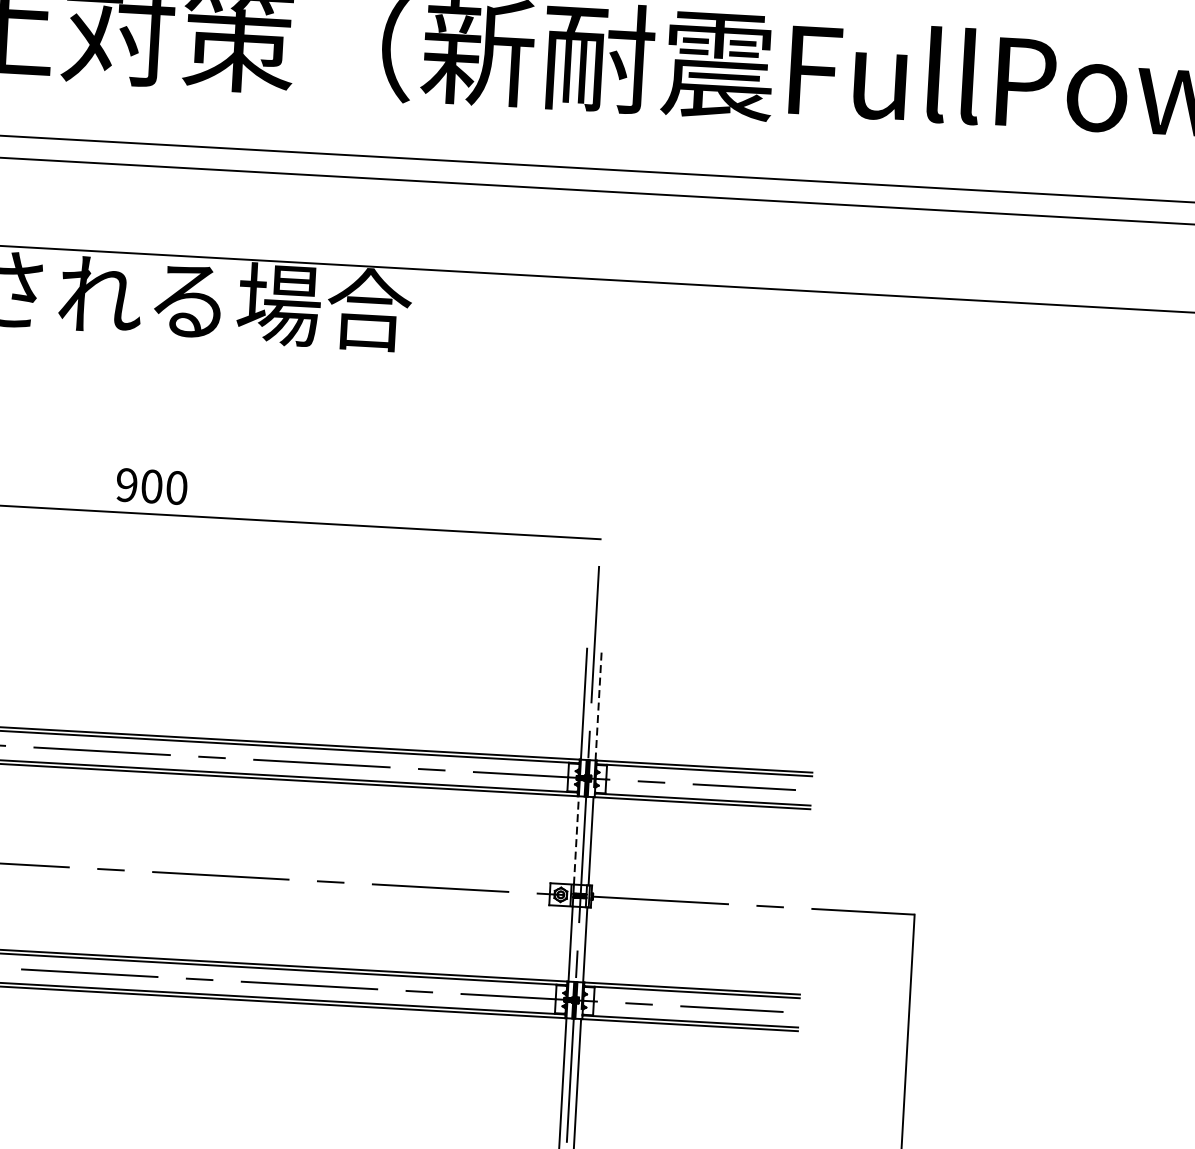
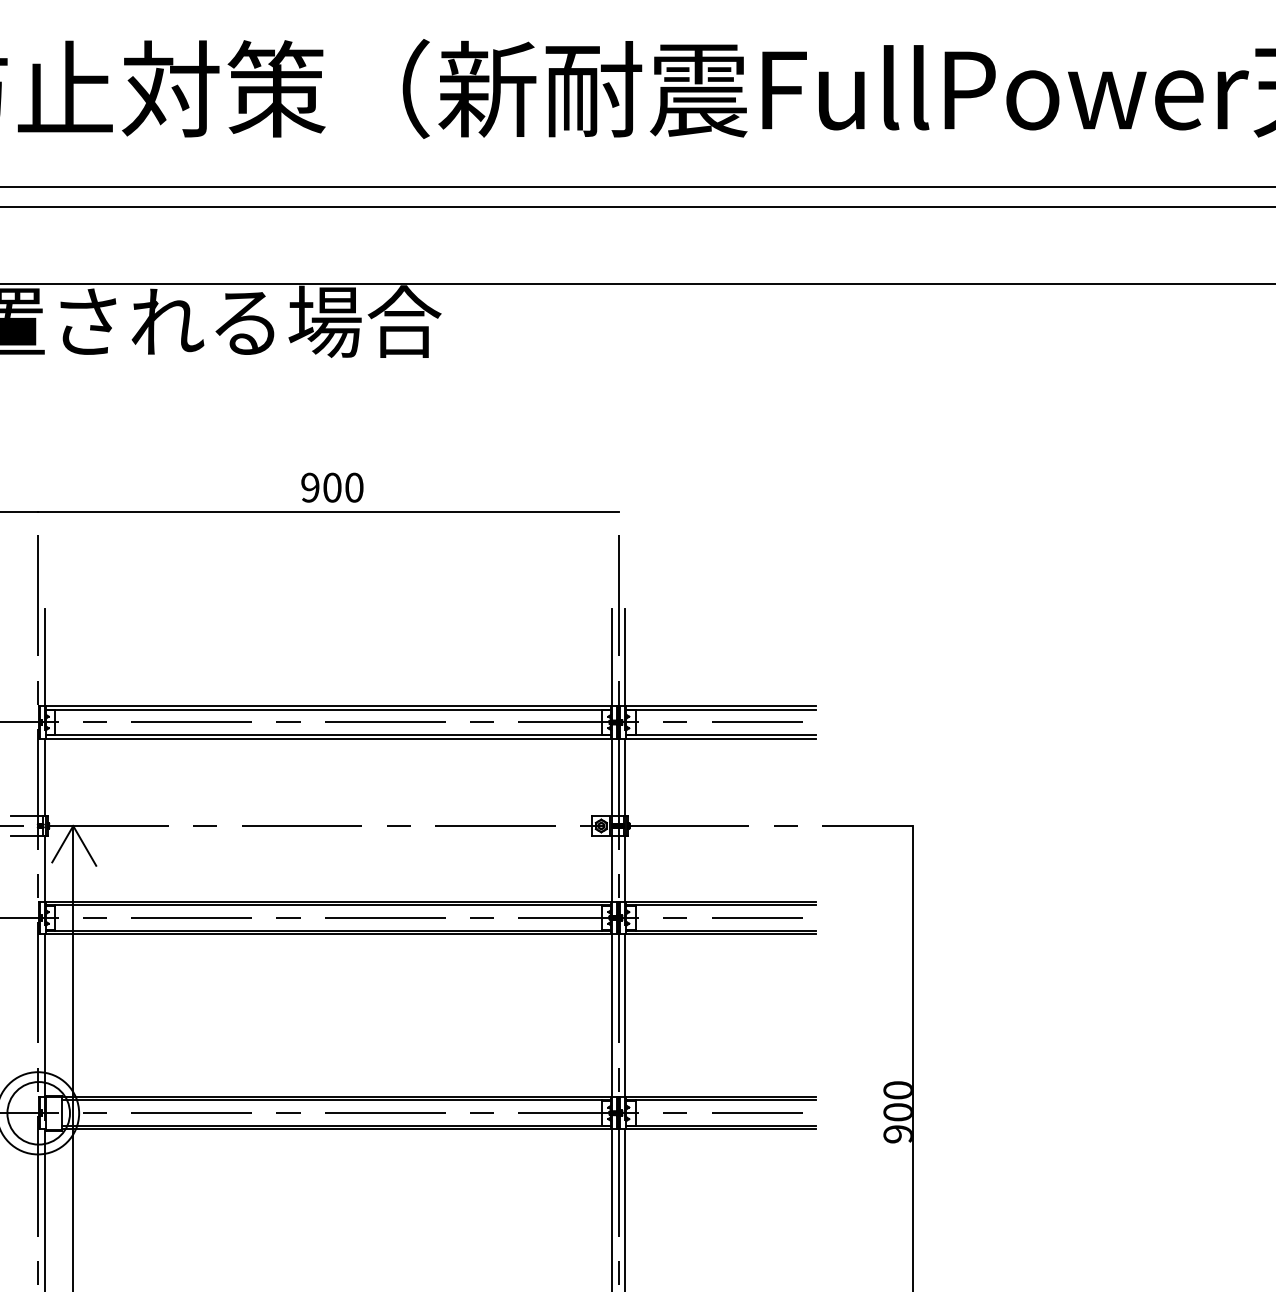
text: (152, 486) -> (332, 487), moved
line: (598, 705) -> (625, 657), dashed -> solid
line: (576, 840) -> (612, 777), dashed -> solid

